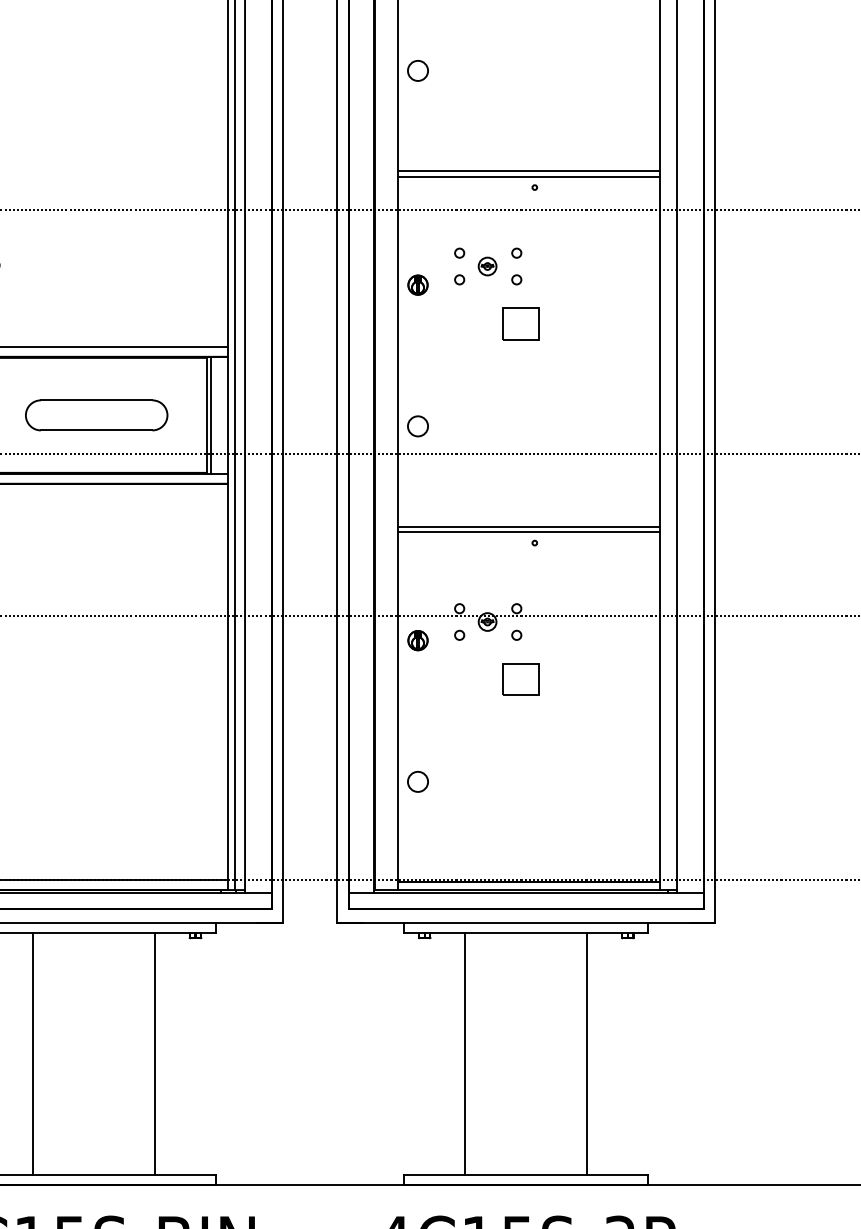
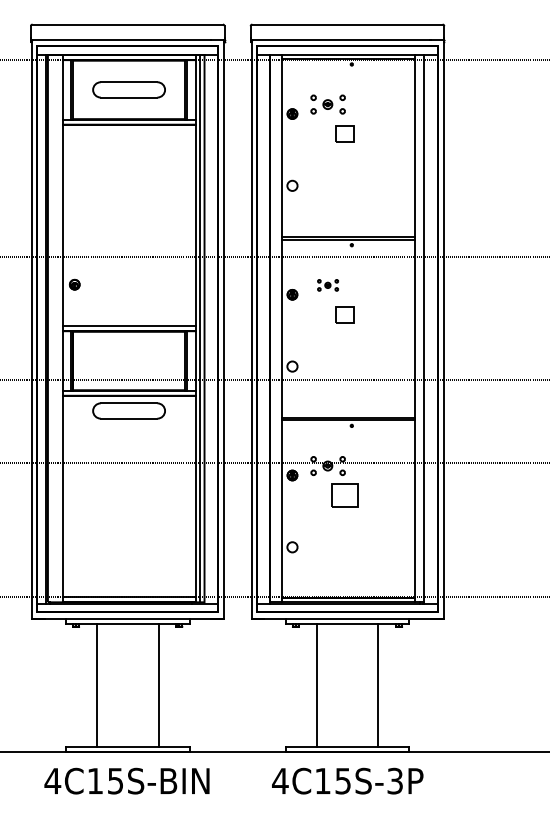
part: (486, 266) -> (327, 285), size x0.6
part: (95, 414) -> (128, 410), moved
part: (520, 677) -> (344, 494), size x1.4

